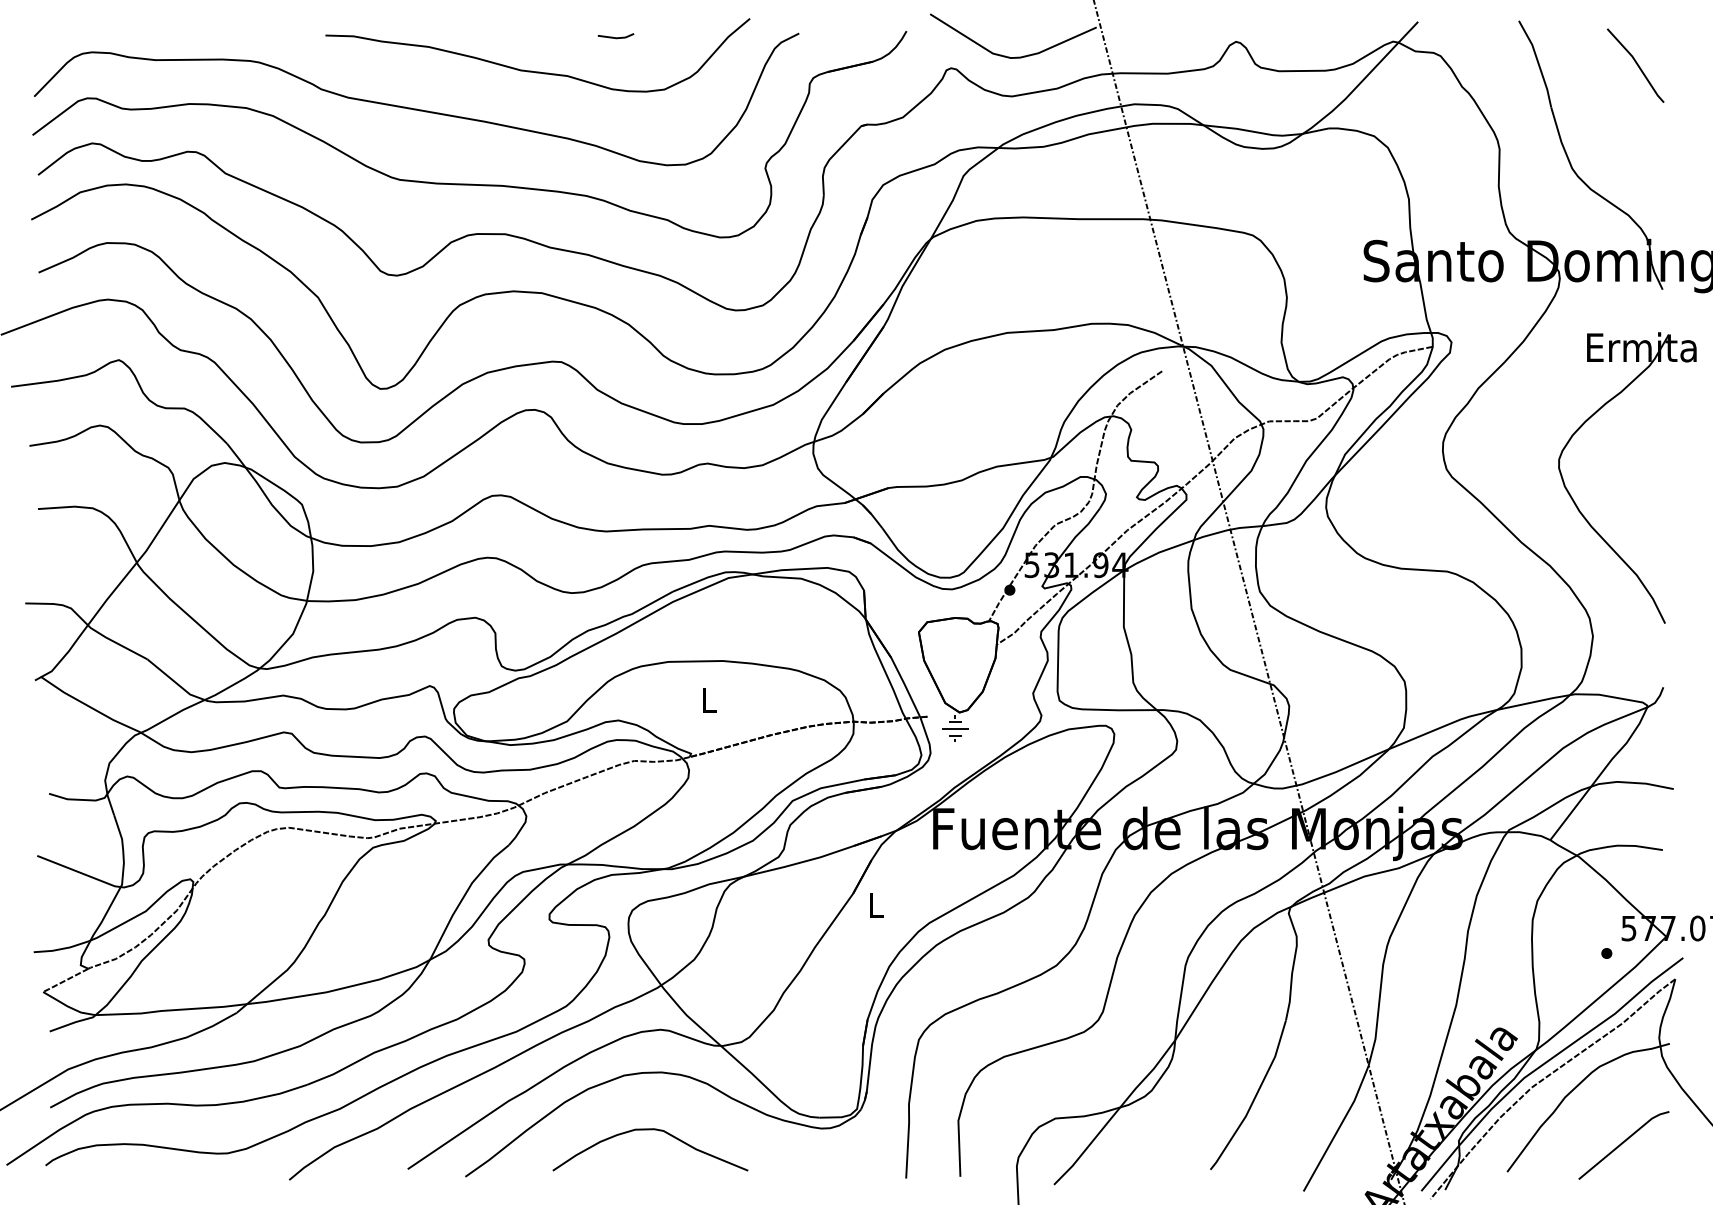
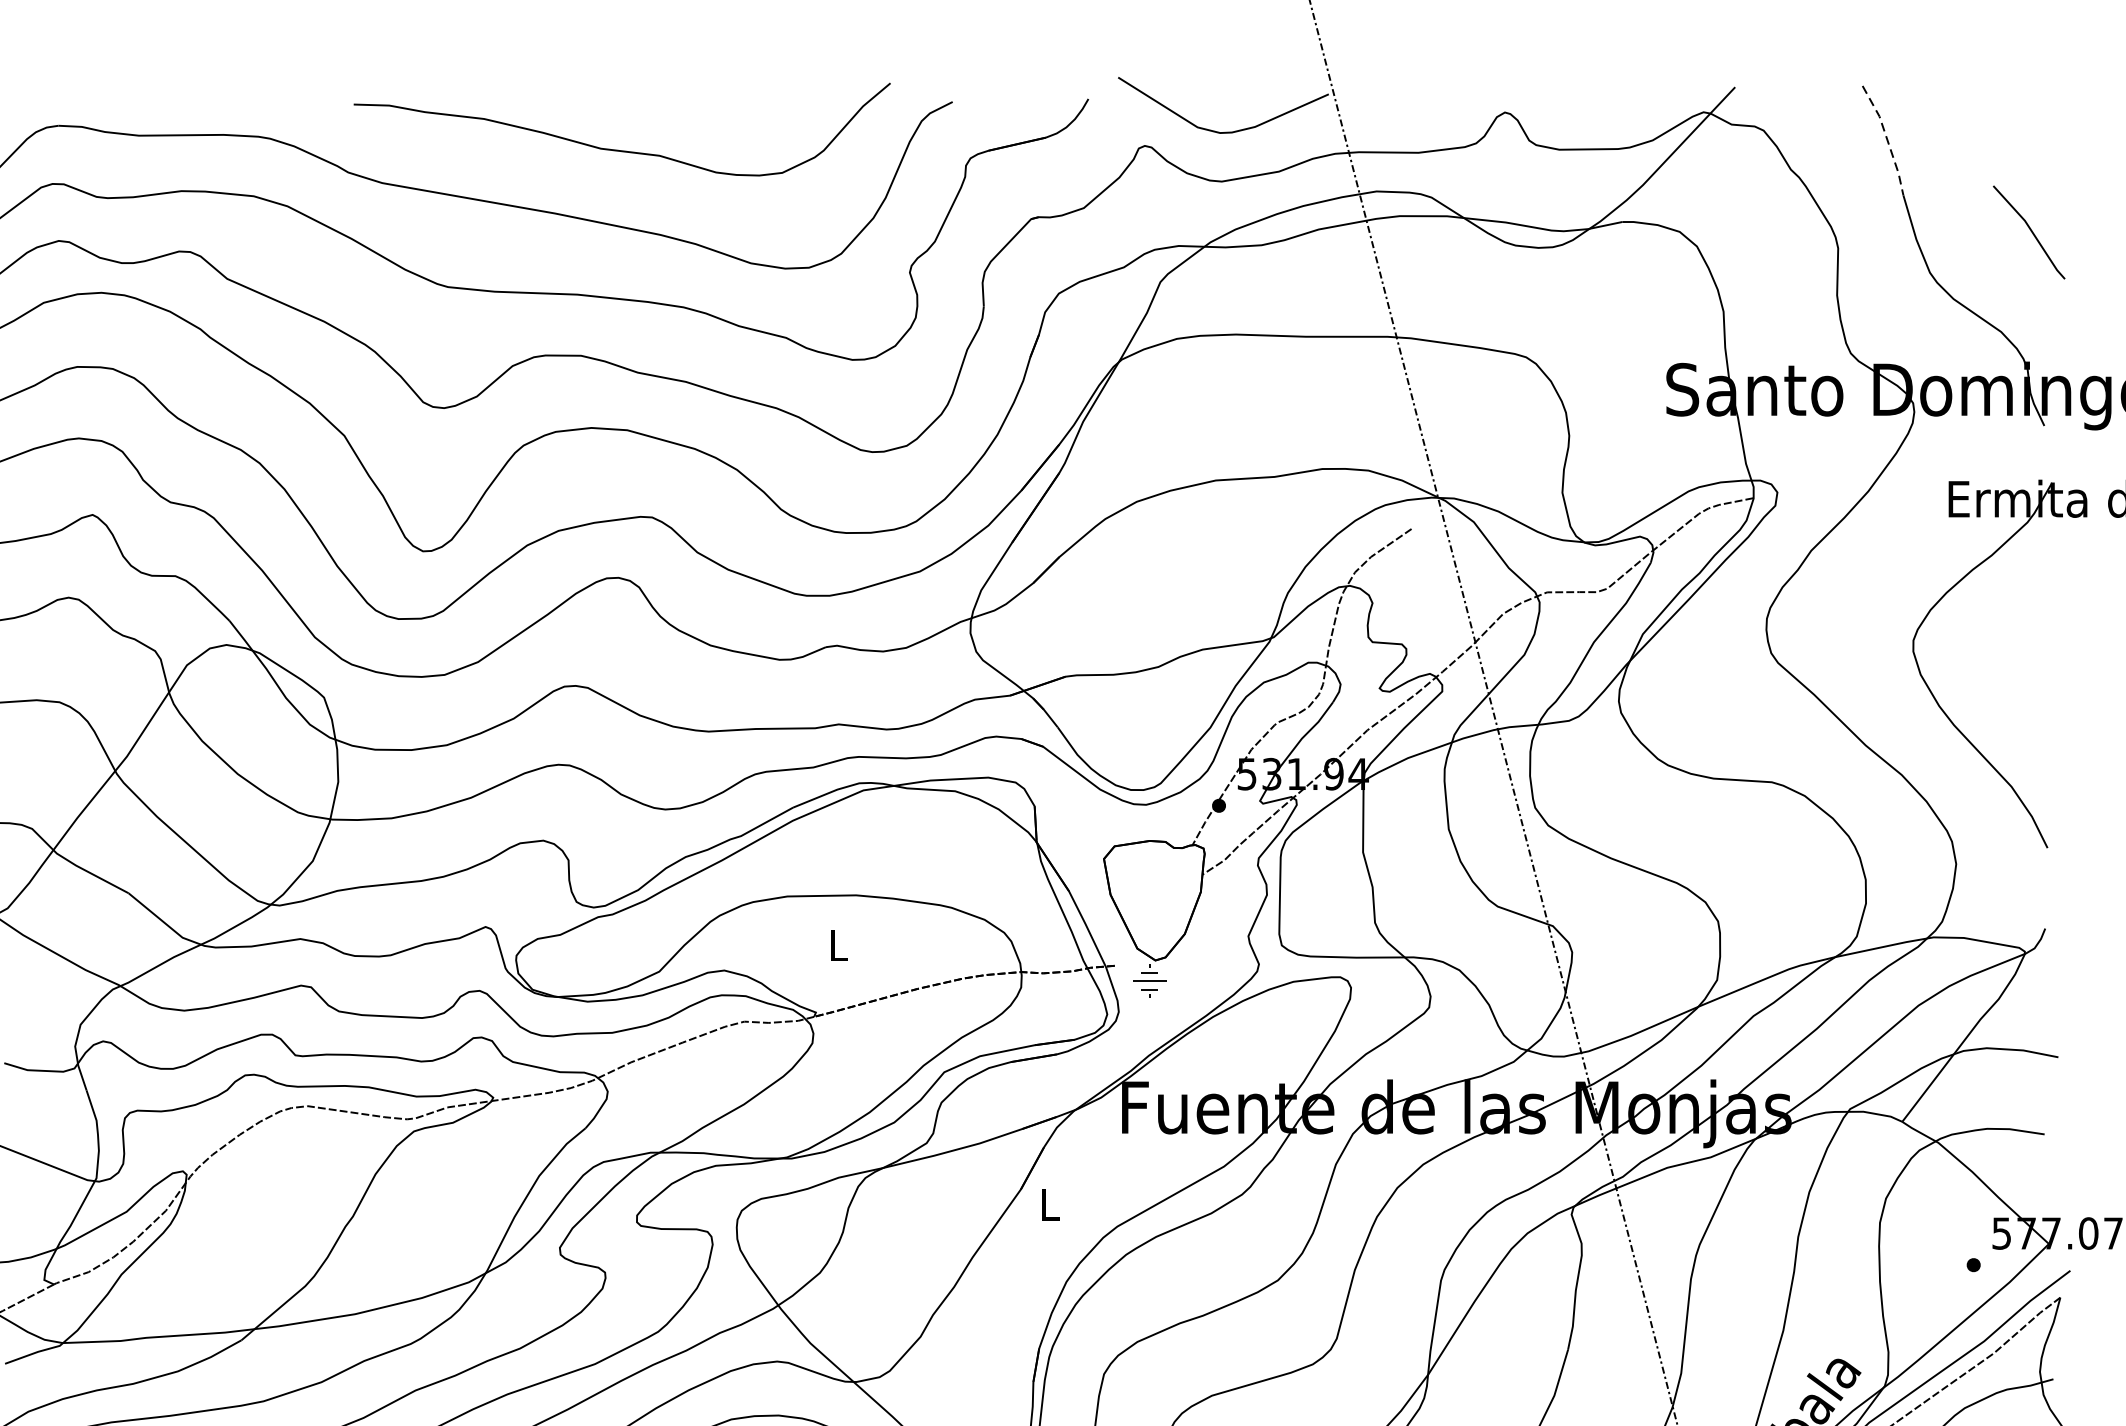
line: (615, 37) -> (720, 107), removed
line: (1538, 63) -> (1887, 139), solid -> dashed
line: (1636, 64) -> (2030, 230), moved

